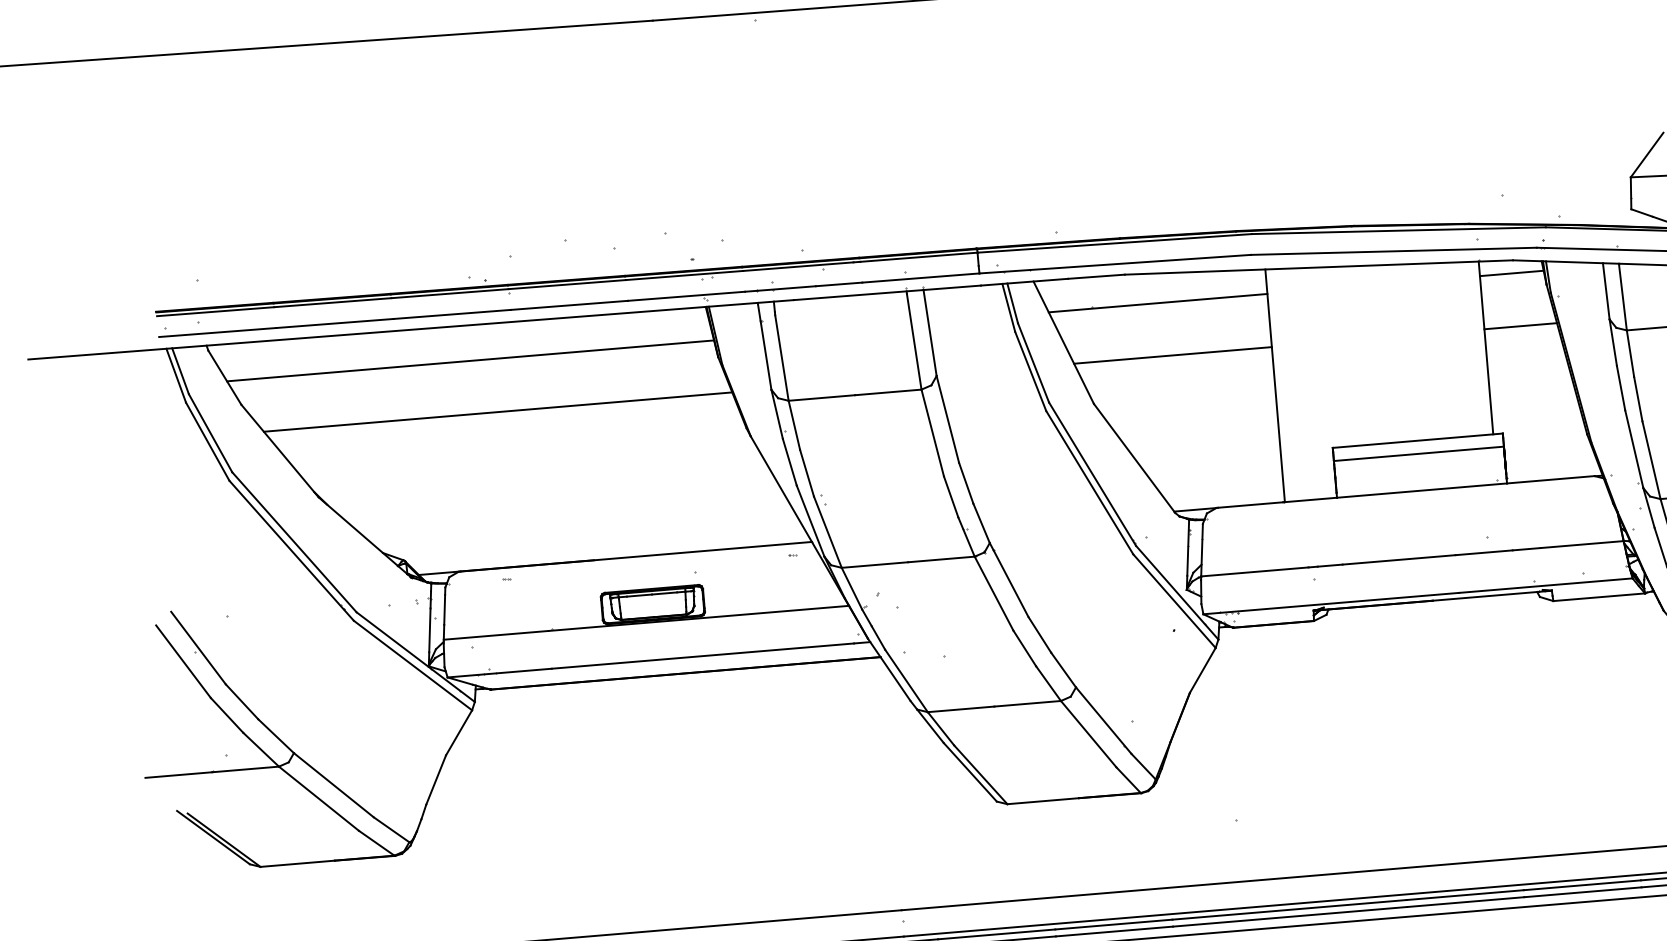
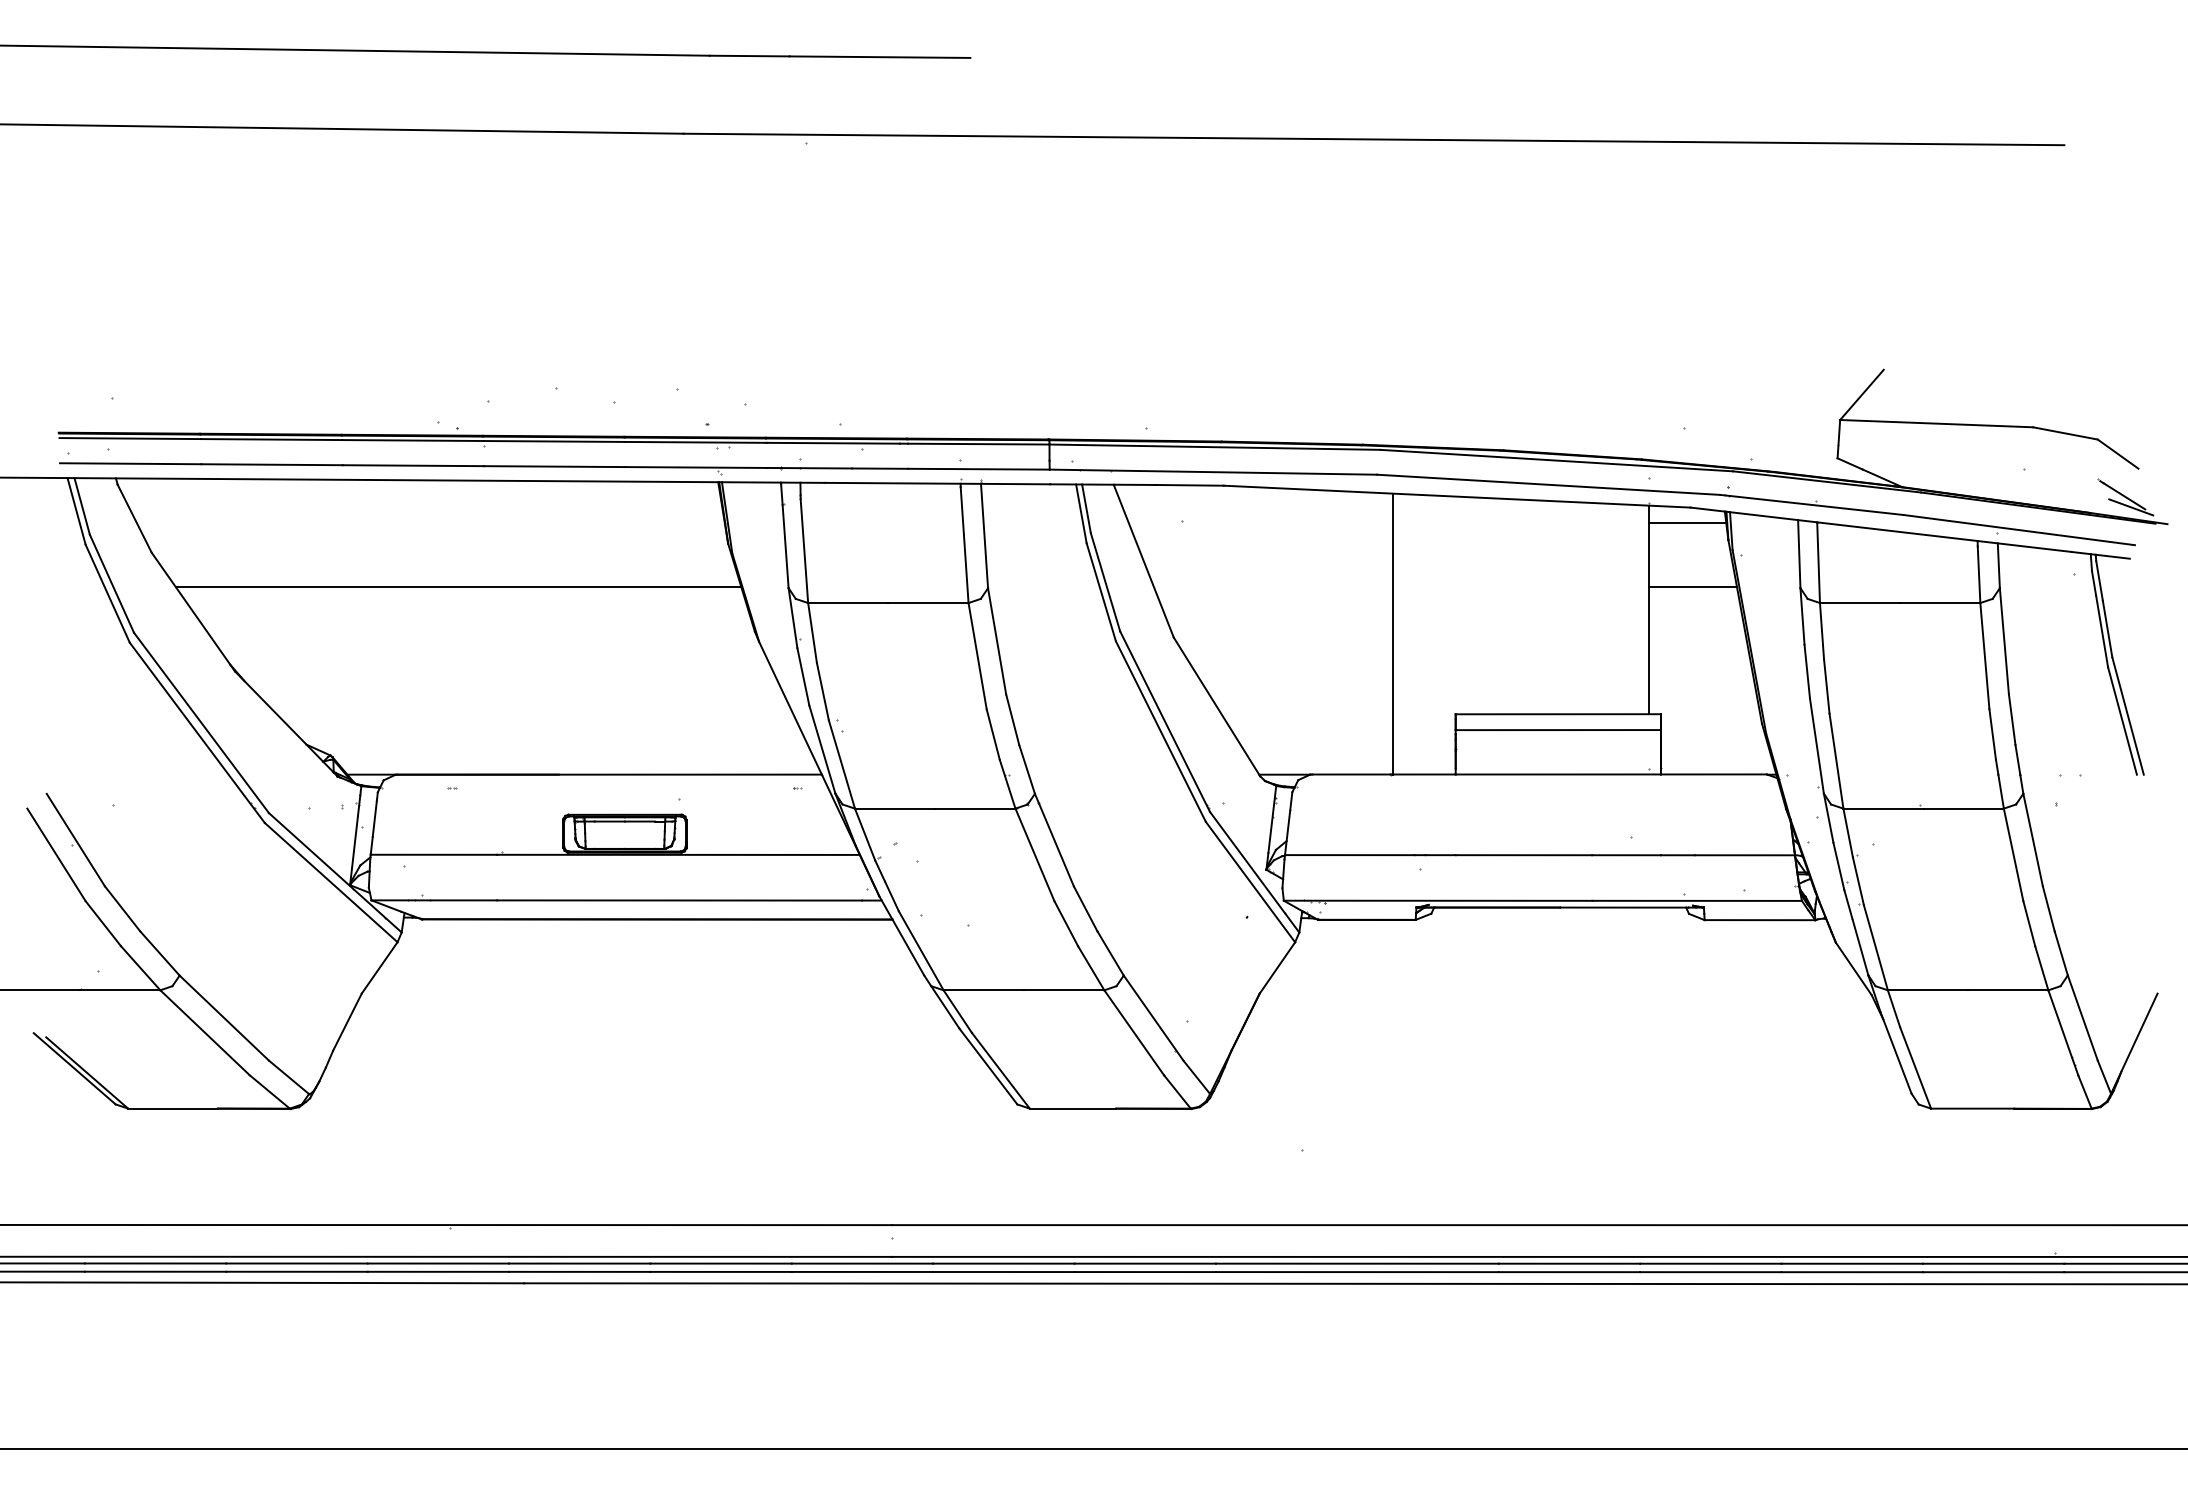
line: (1157, 303) -> (1260, 523), removed
line: (1173, 355) -> (1273, 587), removed
line: (470, 361) -> (430, 523), removed

